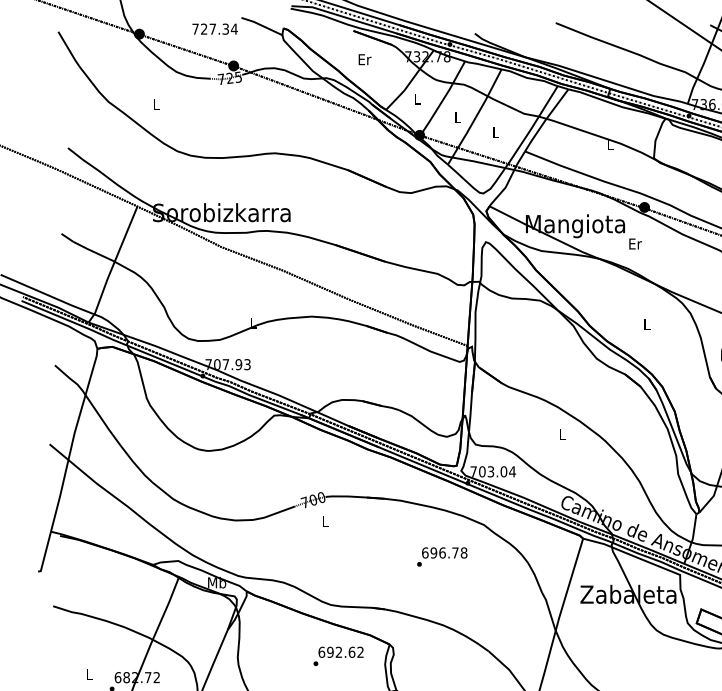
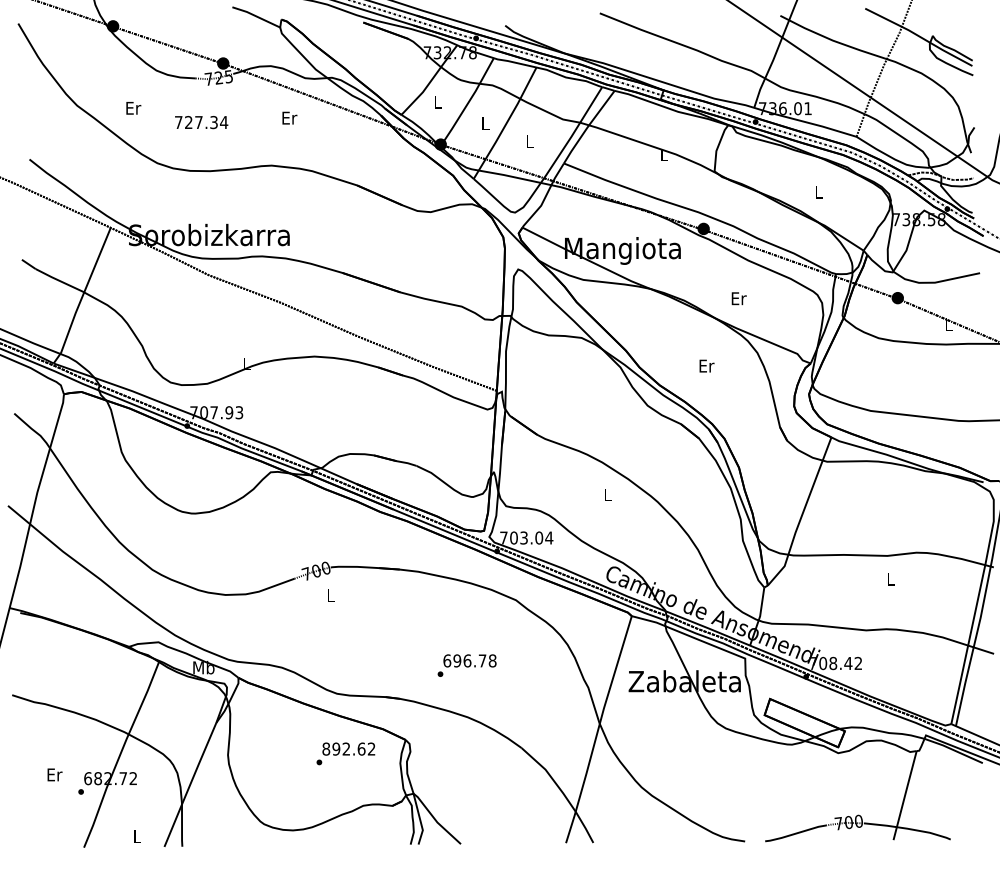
text: (215, 29) -> (201, 122), moved
text: (364, 59) -> (289, 117), moved
text: (156, 103) -> (133, 107), L -> Er
text: (635, 243) -> (738, 298), moved
text: (646, 324) -> (706, 365), L -> Er
text: (441, 556) -> (466, 665), moved
text: (321, 651) -> (326, 748), 692.62 -> 892.62
text: (89, 674) -> (54, 774), L -> Er

